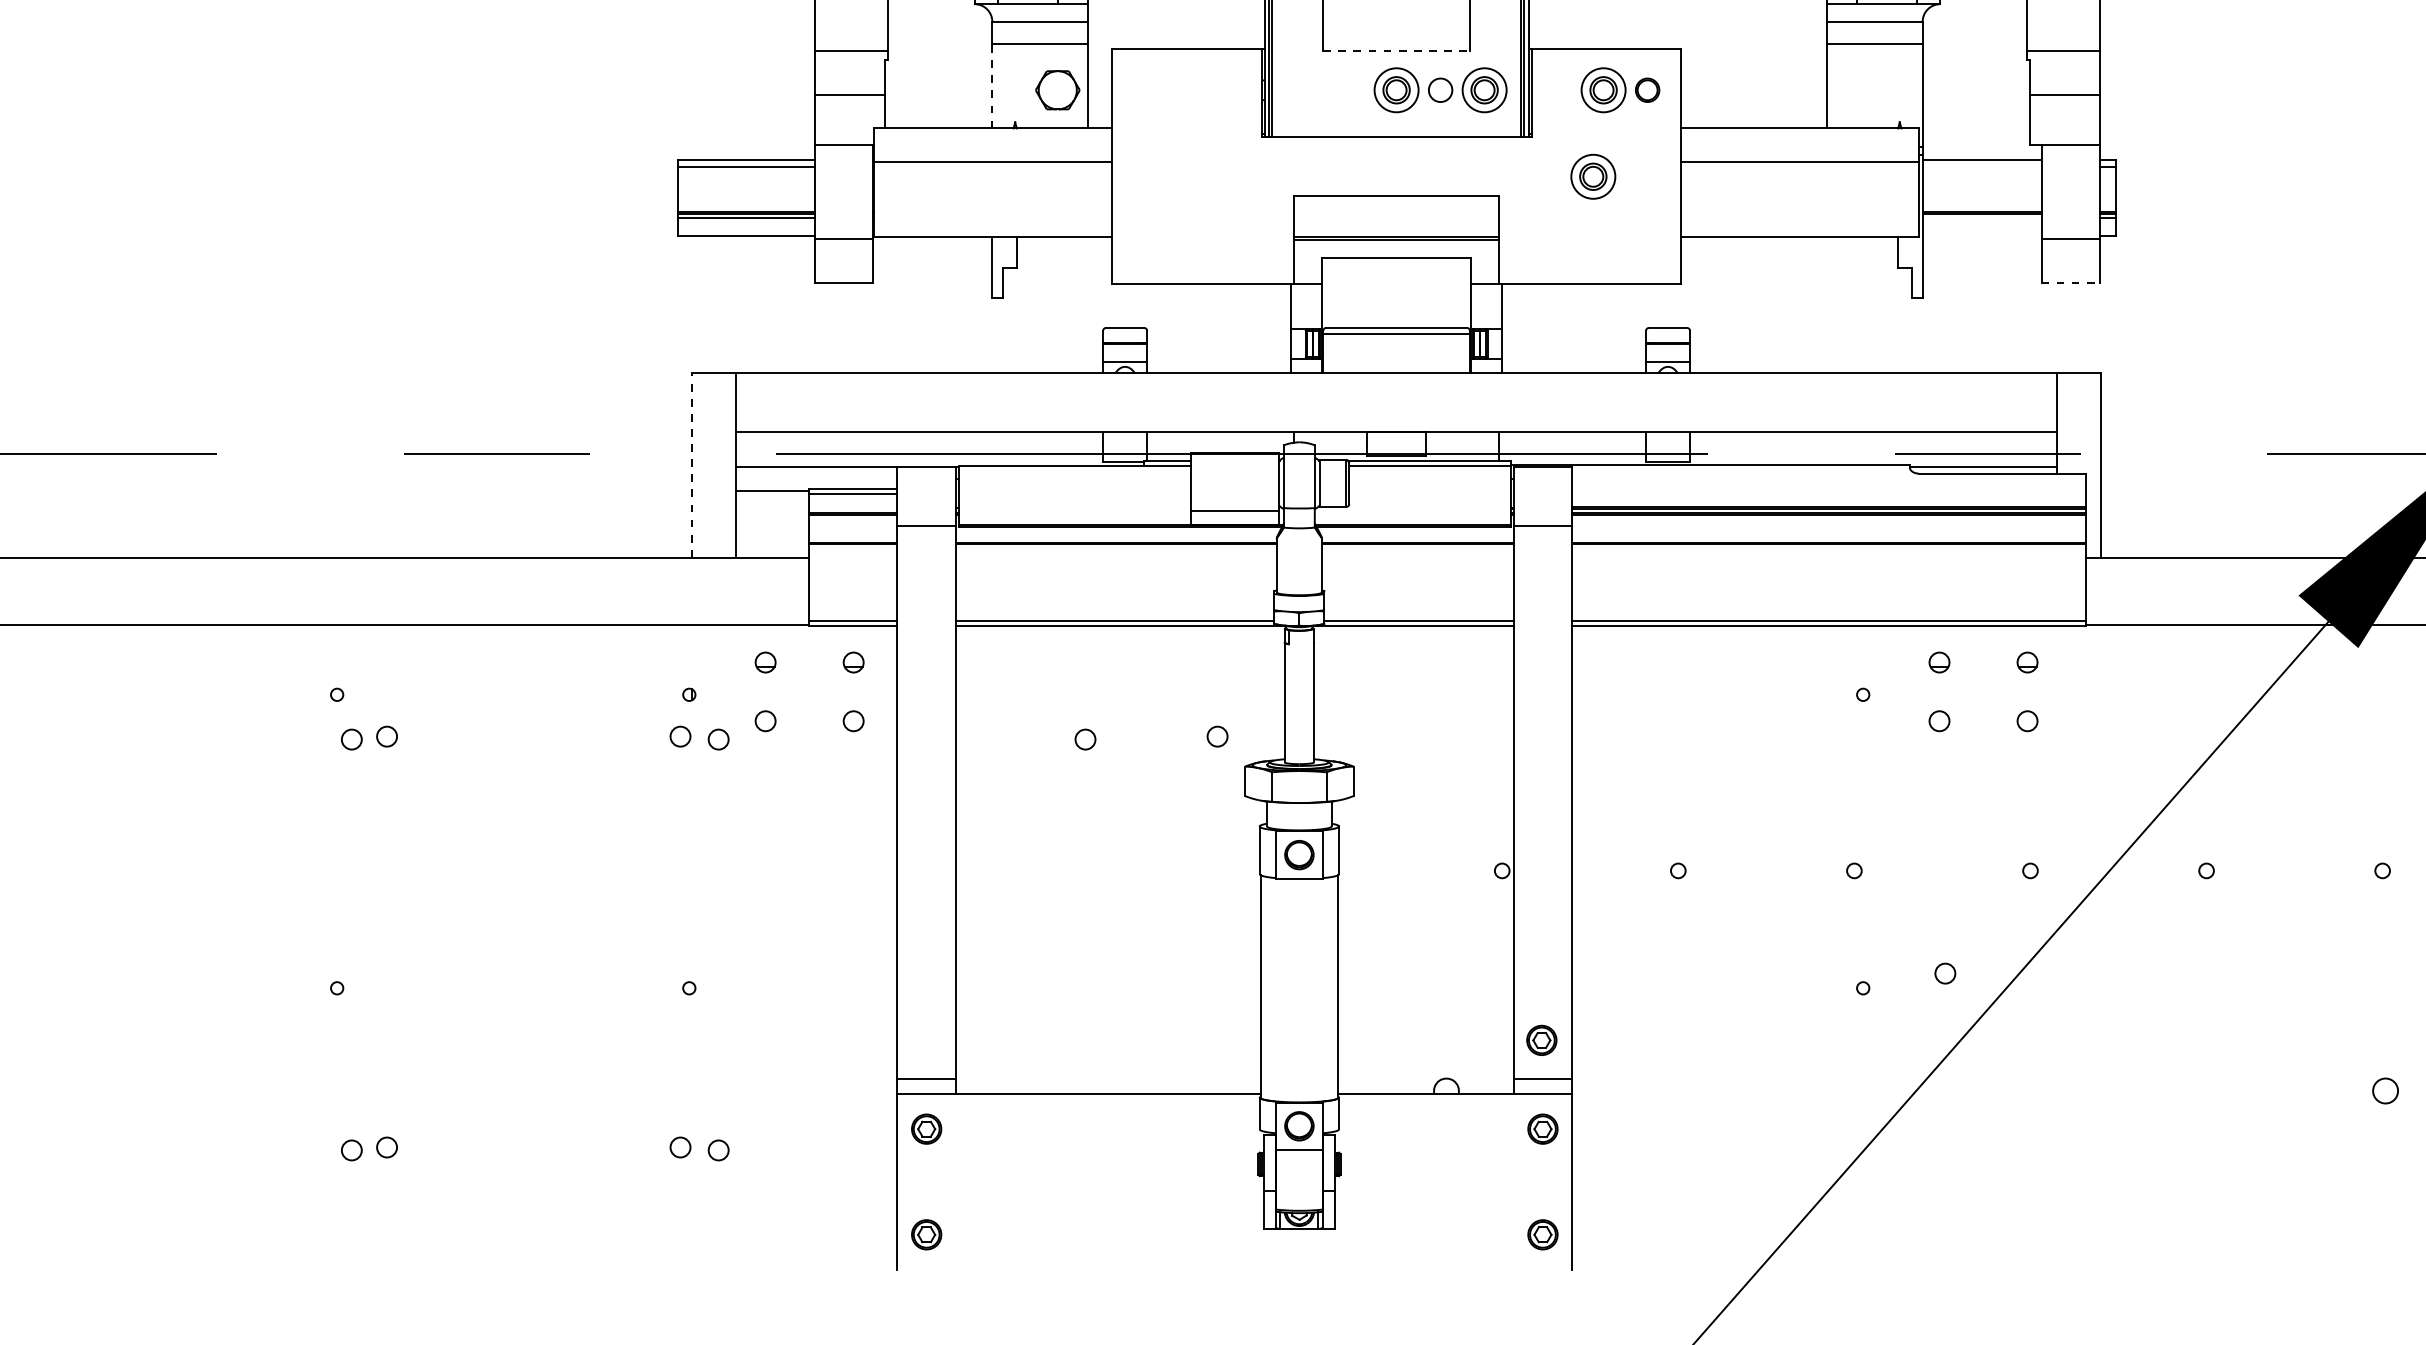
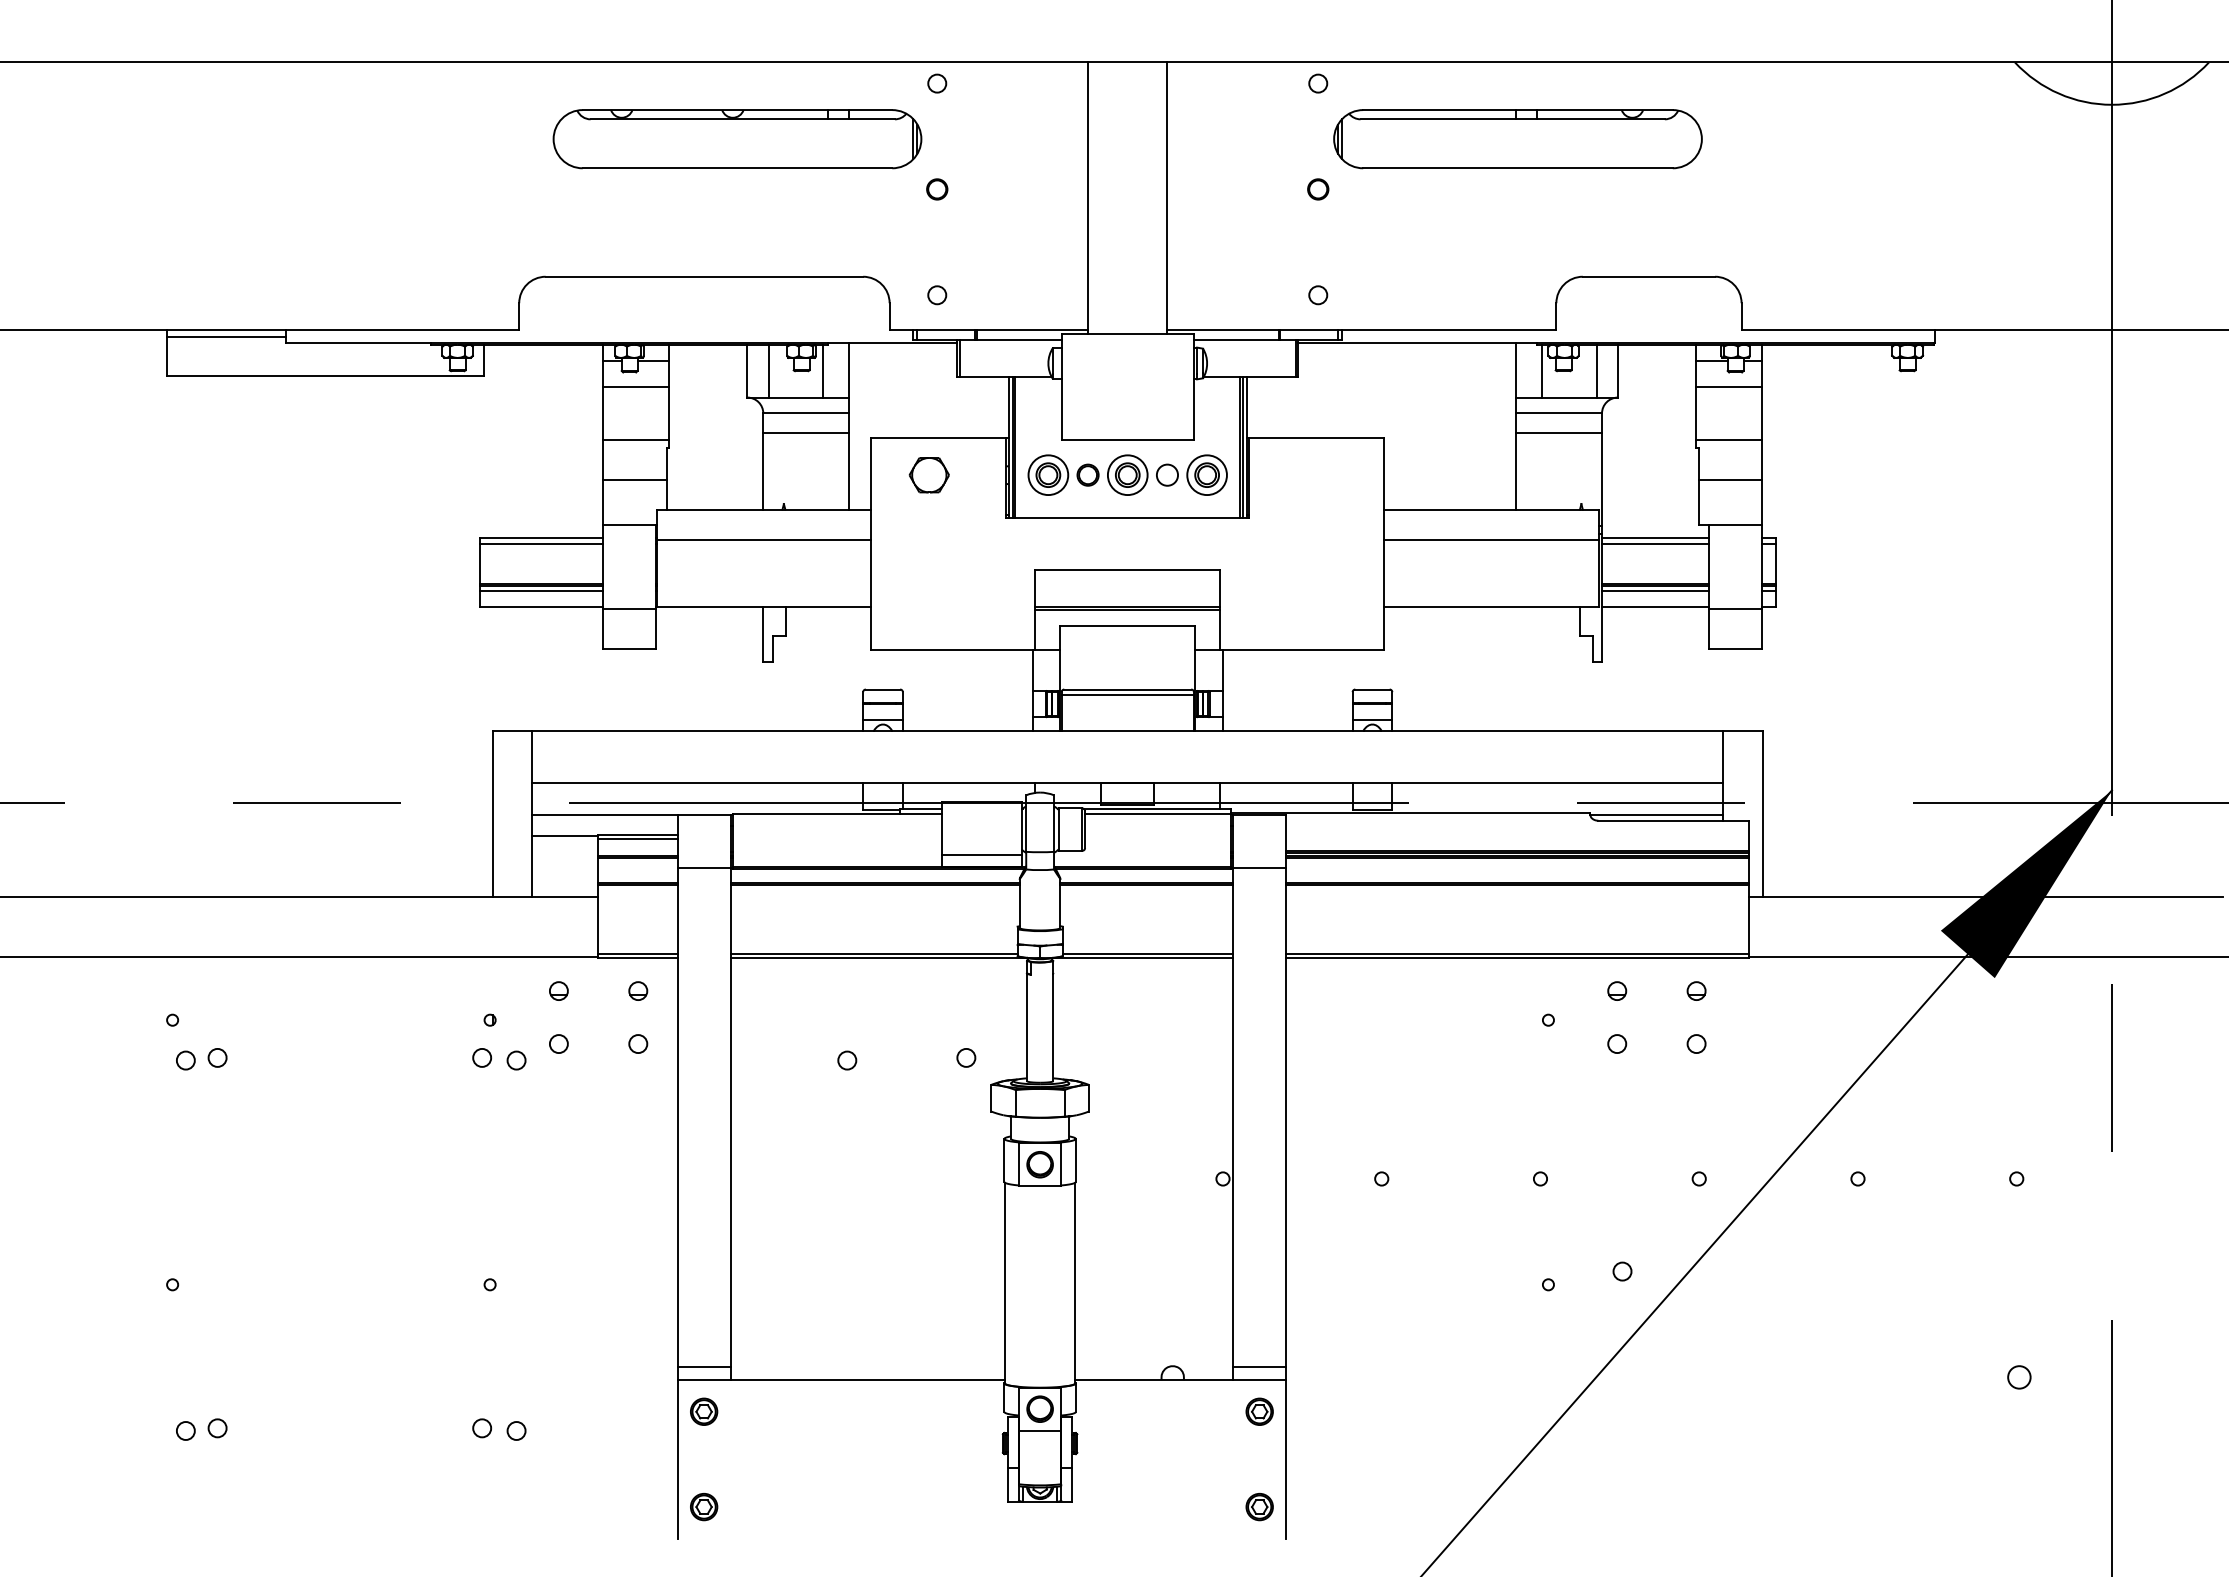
line: (1397, 51) -> (1128, 440), dashed -> solid
line: (992, 85) -> (763, 470), dashed -> solid
part: (1620, 89) -> (1063, 474), moved
part: (1056, 90) -> (928, 475), moved
line: (1981, 167) -> (1655, 544), added
part: (1592, 176) -> (1304, 552), removed
line: (1981, 218) -> (1655, 590), added
line: (1981, 235) -> (1655, 606), added
line: (2071, 282) -> (1736, 648), dashed -> solid
line: (691, 465) -> (492, 813), dashed -> solid
part: (1541, 1040) -> (1258, 1331), removed

